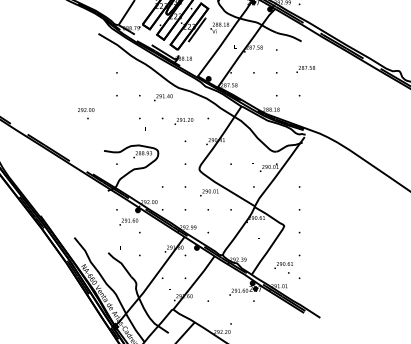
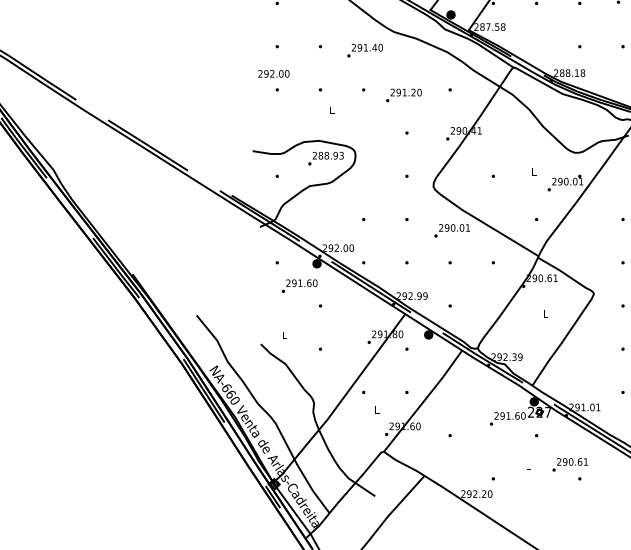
text: (86, 113) -> (274, 80), moved
text: (283, 267) -> (569, 468), moved

